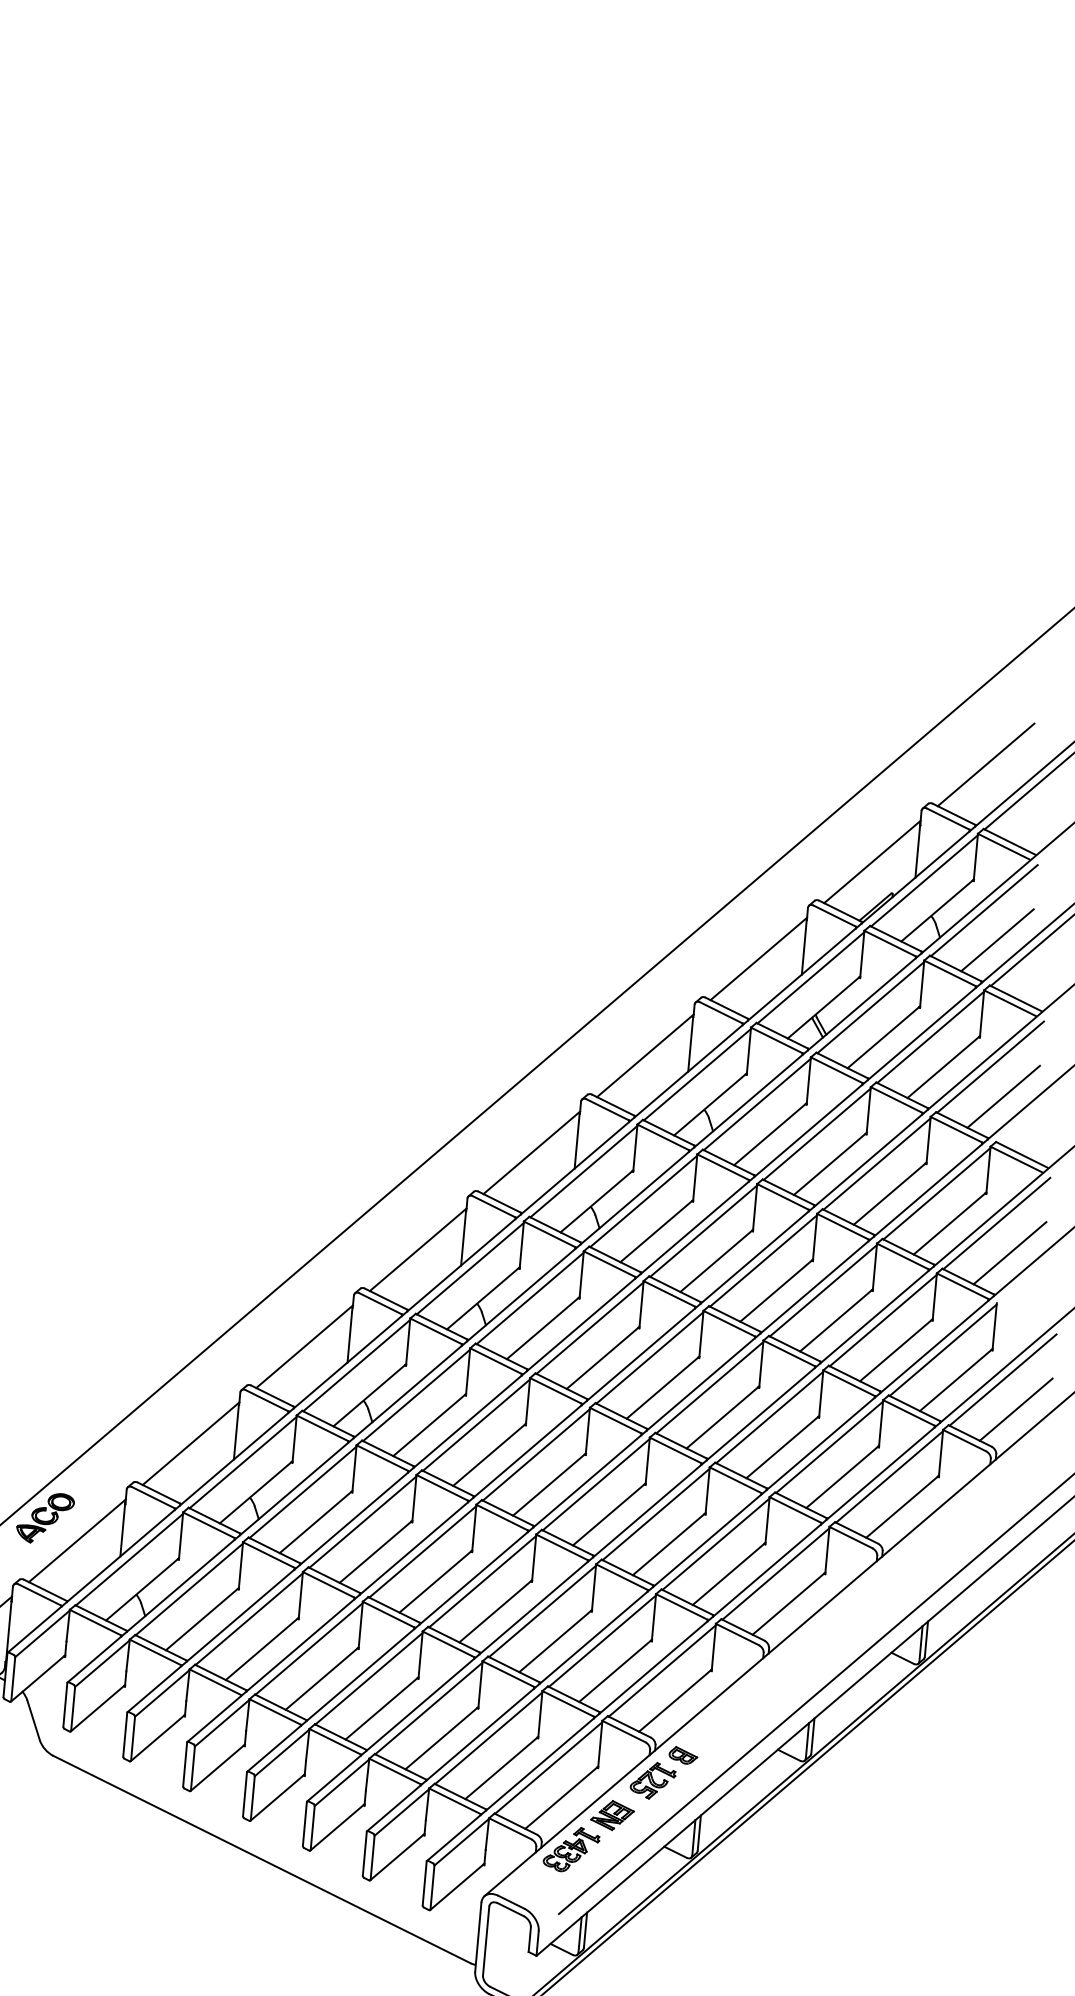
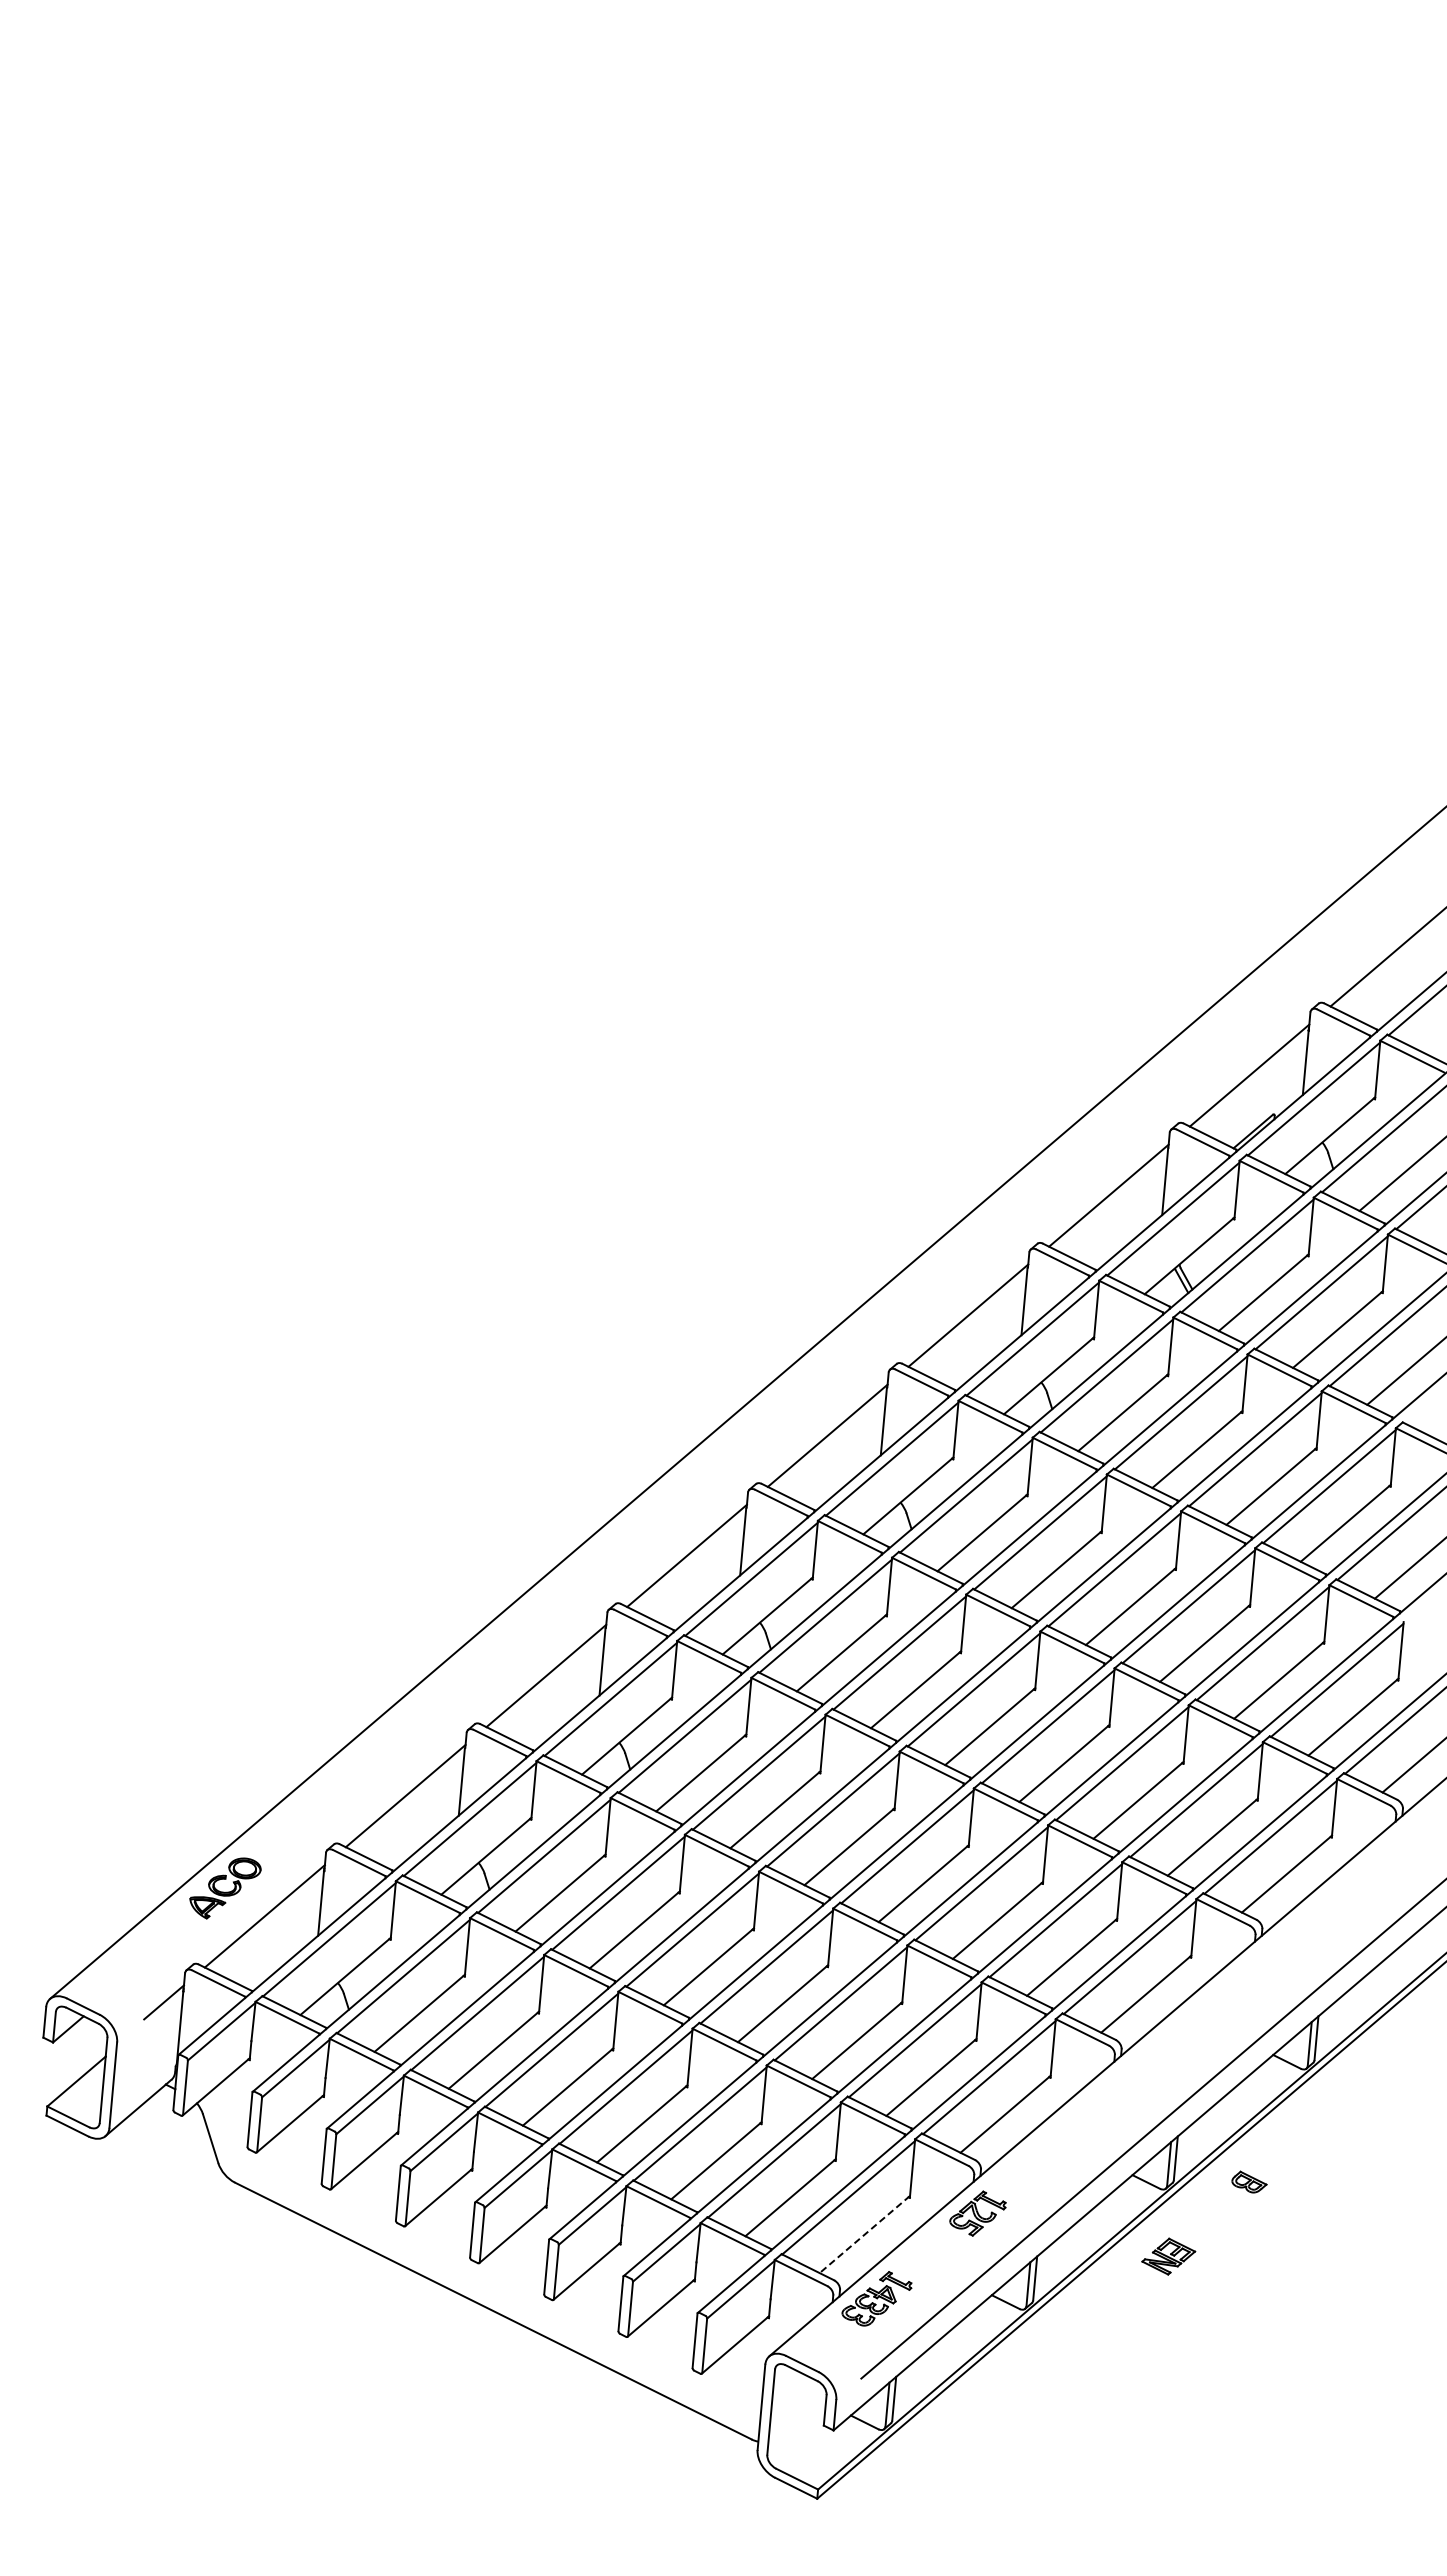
part: (683, 1754) -> (1249, 2181), moved
line: (561, 1797) -> (864, 2234), solid -> dashed
part: (612, 1815) -> (1168, 2256), moved

